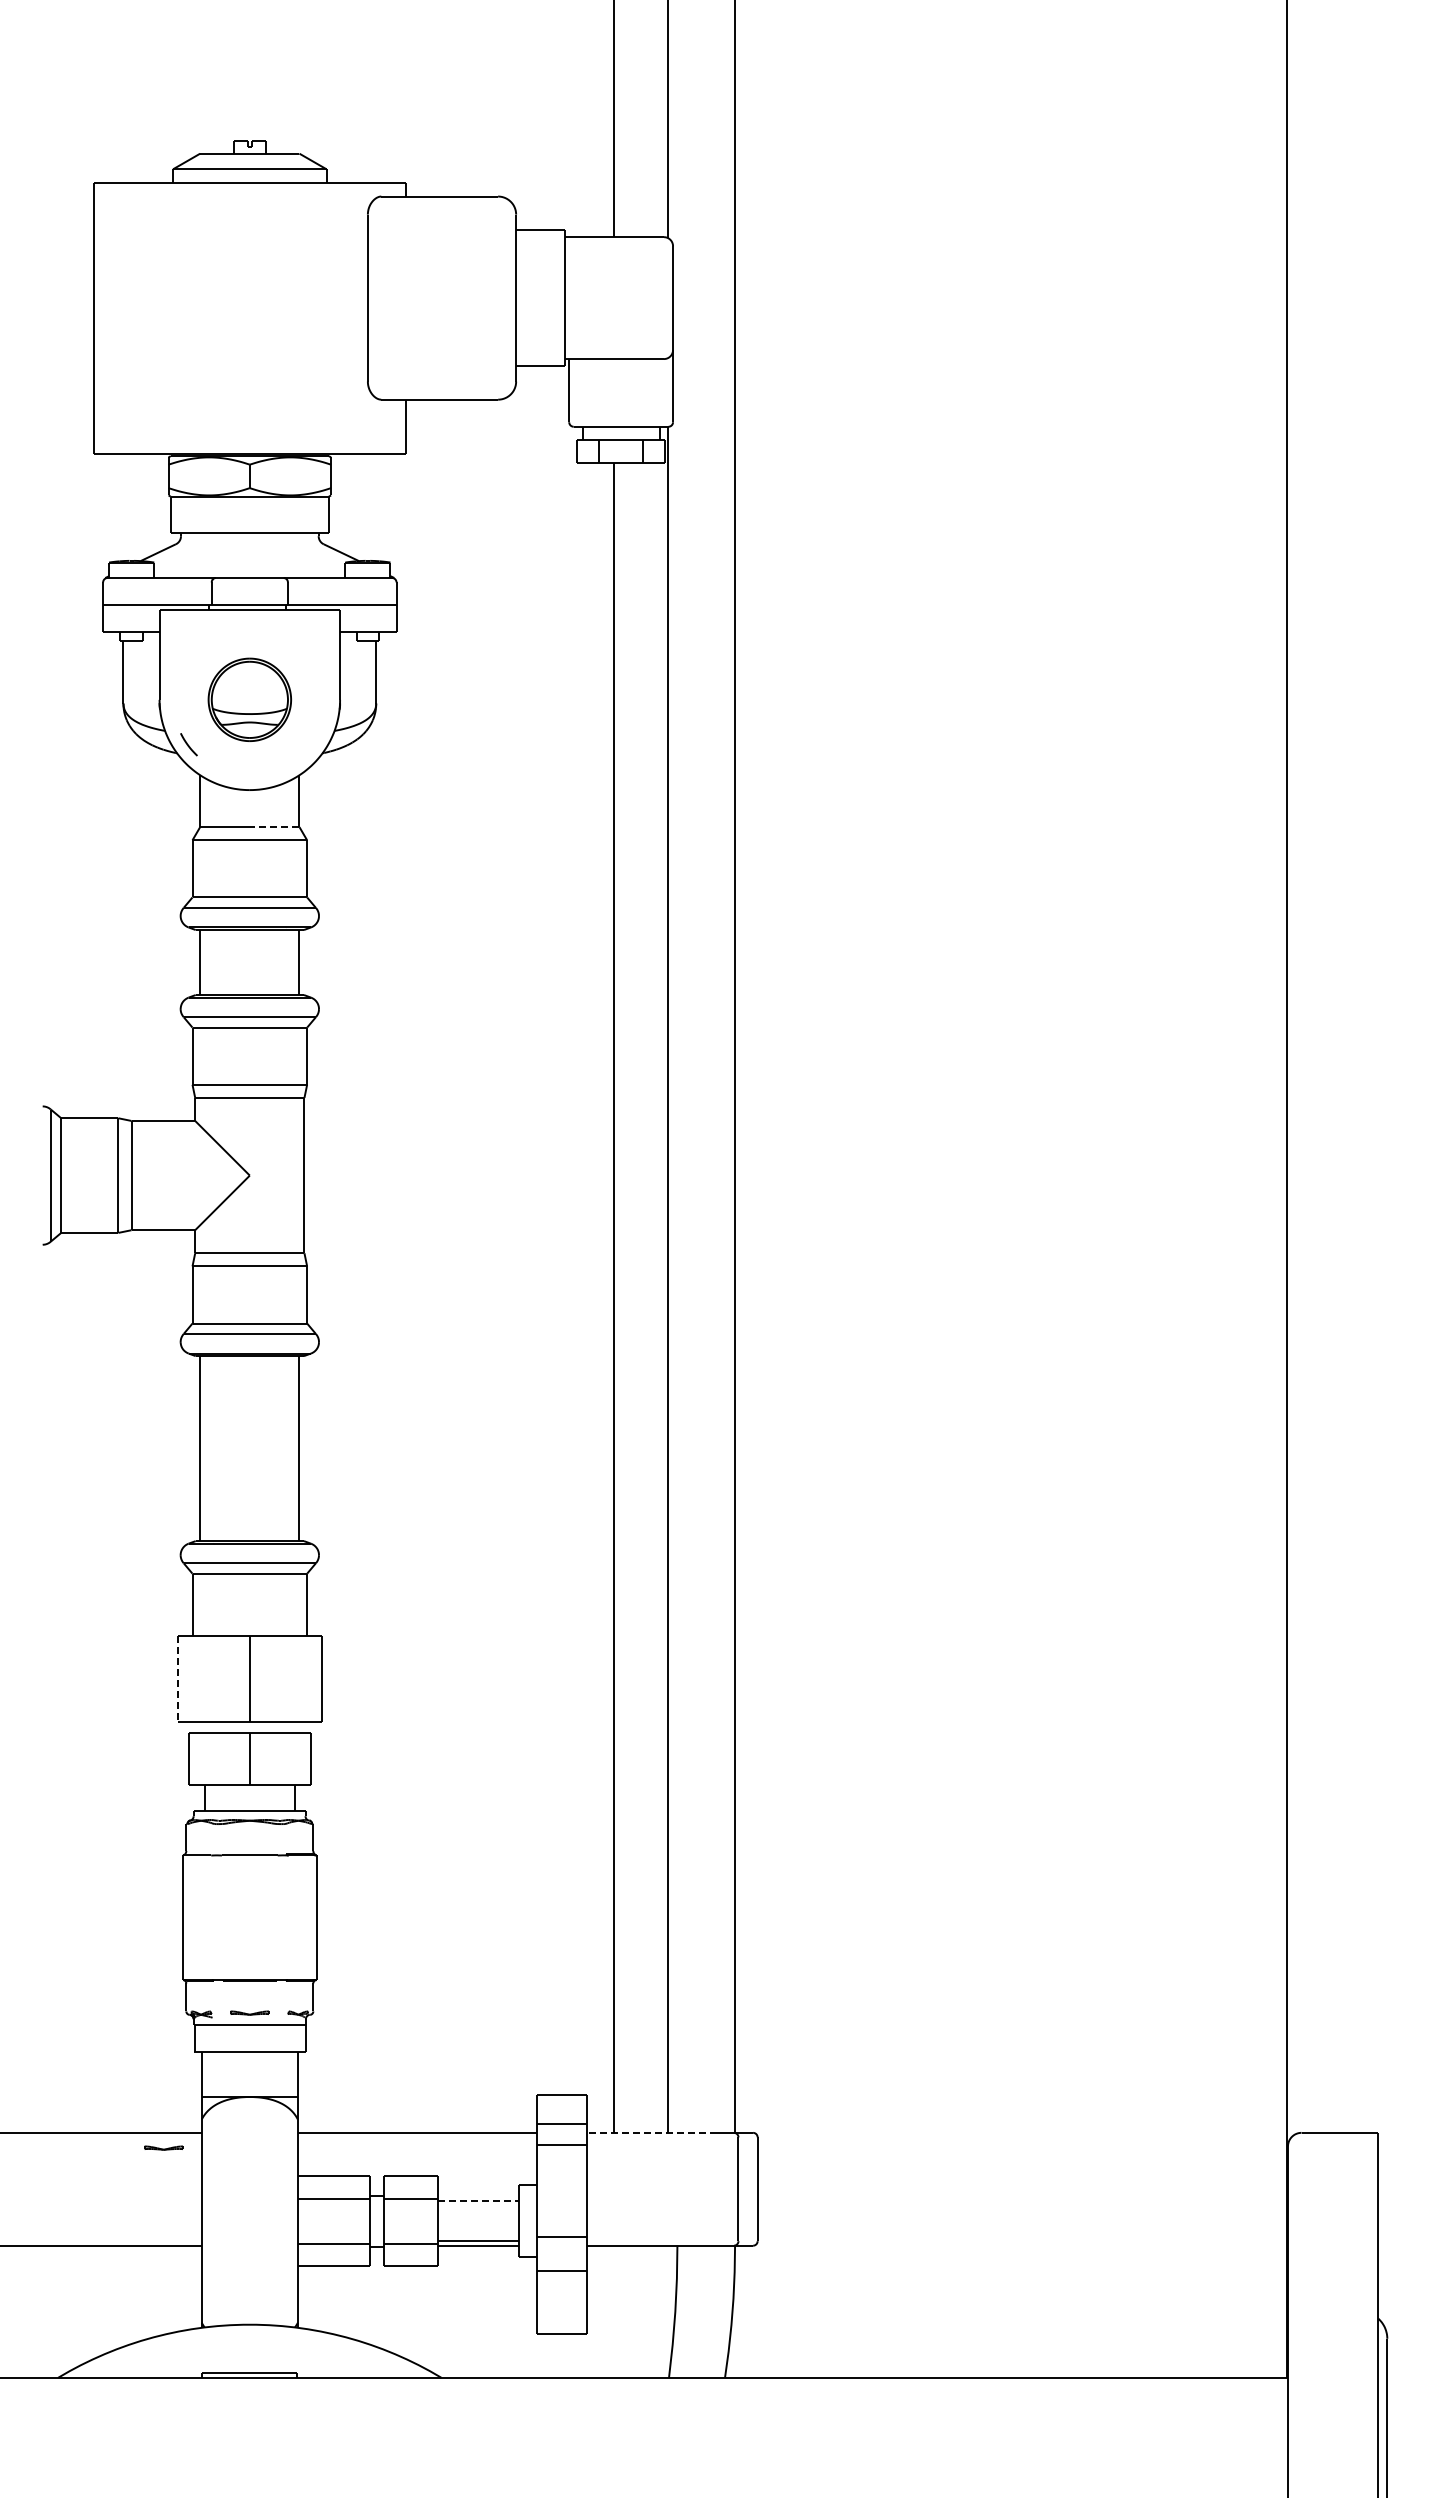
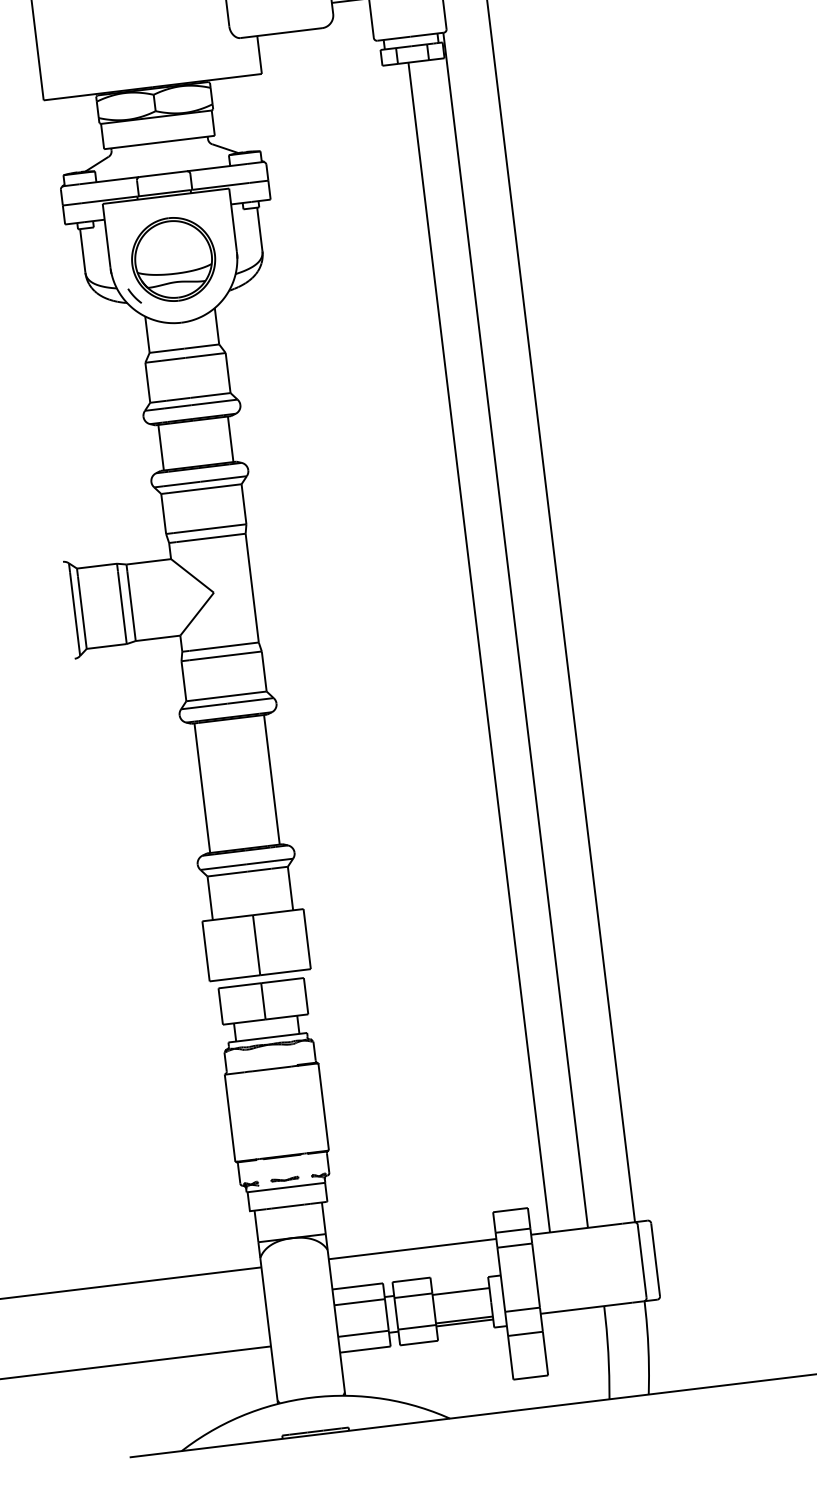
part: (249, 699) -> (173, 259), size x1.43
line: (274, 827) -> (201, 346), dashed -> solid
line: (177, 1678) -> (205, 951), dashed -> solid
line: (651, 2132) -> (576, 1229), dashed -> solid
part: (163, 2147) -> (235, 1280), removed
line: (478, 2200) -> (461, 1291), dashed -> solid

